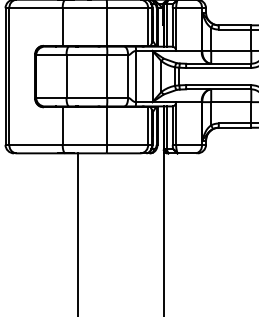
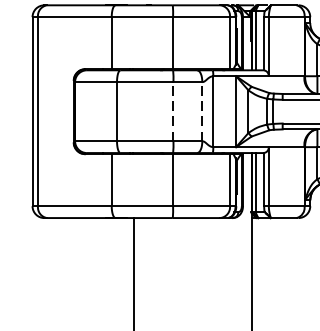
line: (107, 76) -> (173, 111), solid -> dashed
line: (128, 76) -> (202, 111), solid -> dashed

